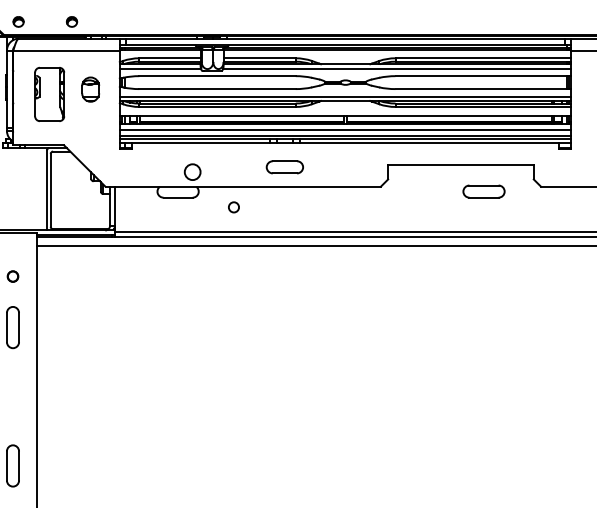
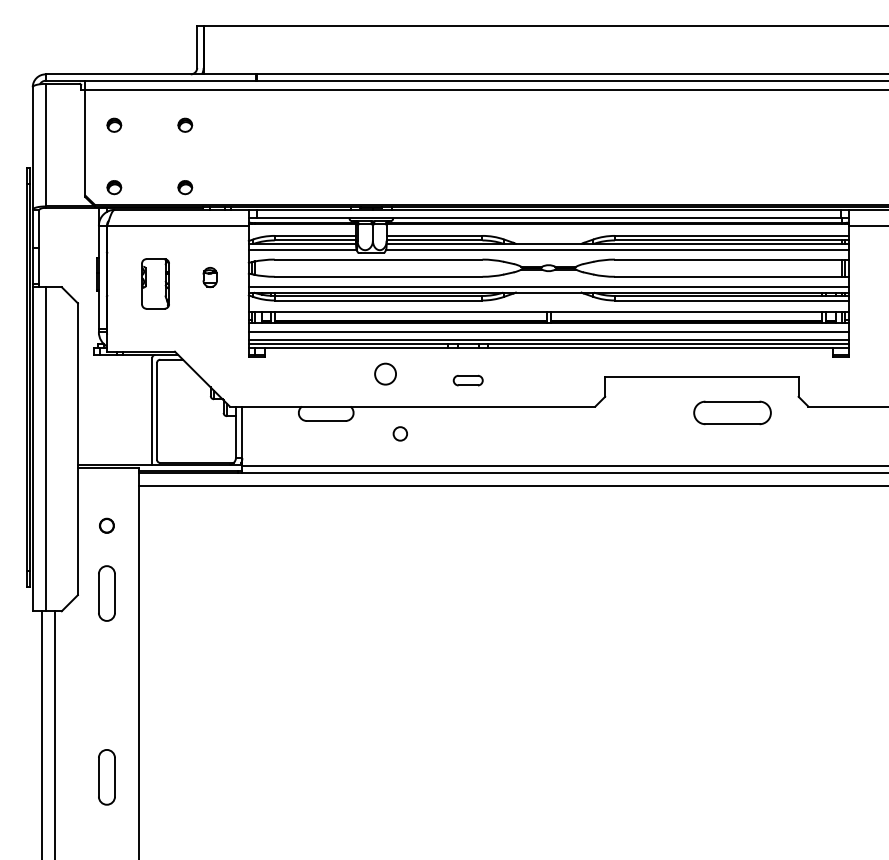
part: (90, 89) -> (210, 277), size x0.6
part: (49, 94) -> (155, 283), size x0.7
part: (285, 167) -> (468, 380), size x0.6
circle: (192, 171) -> (385, 373), moved
part: (484, 191) -> (732, 412), size x1.4

